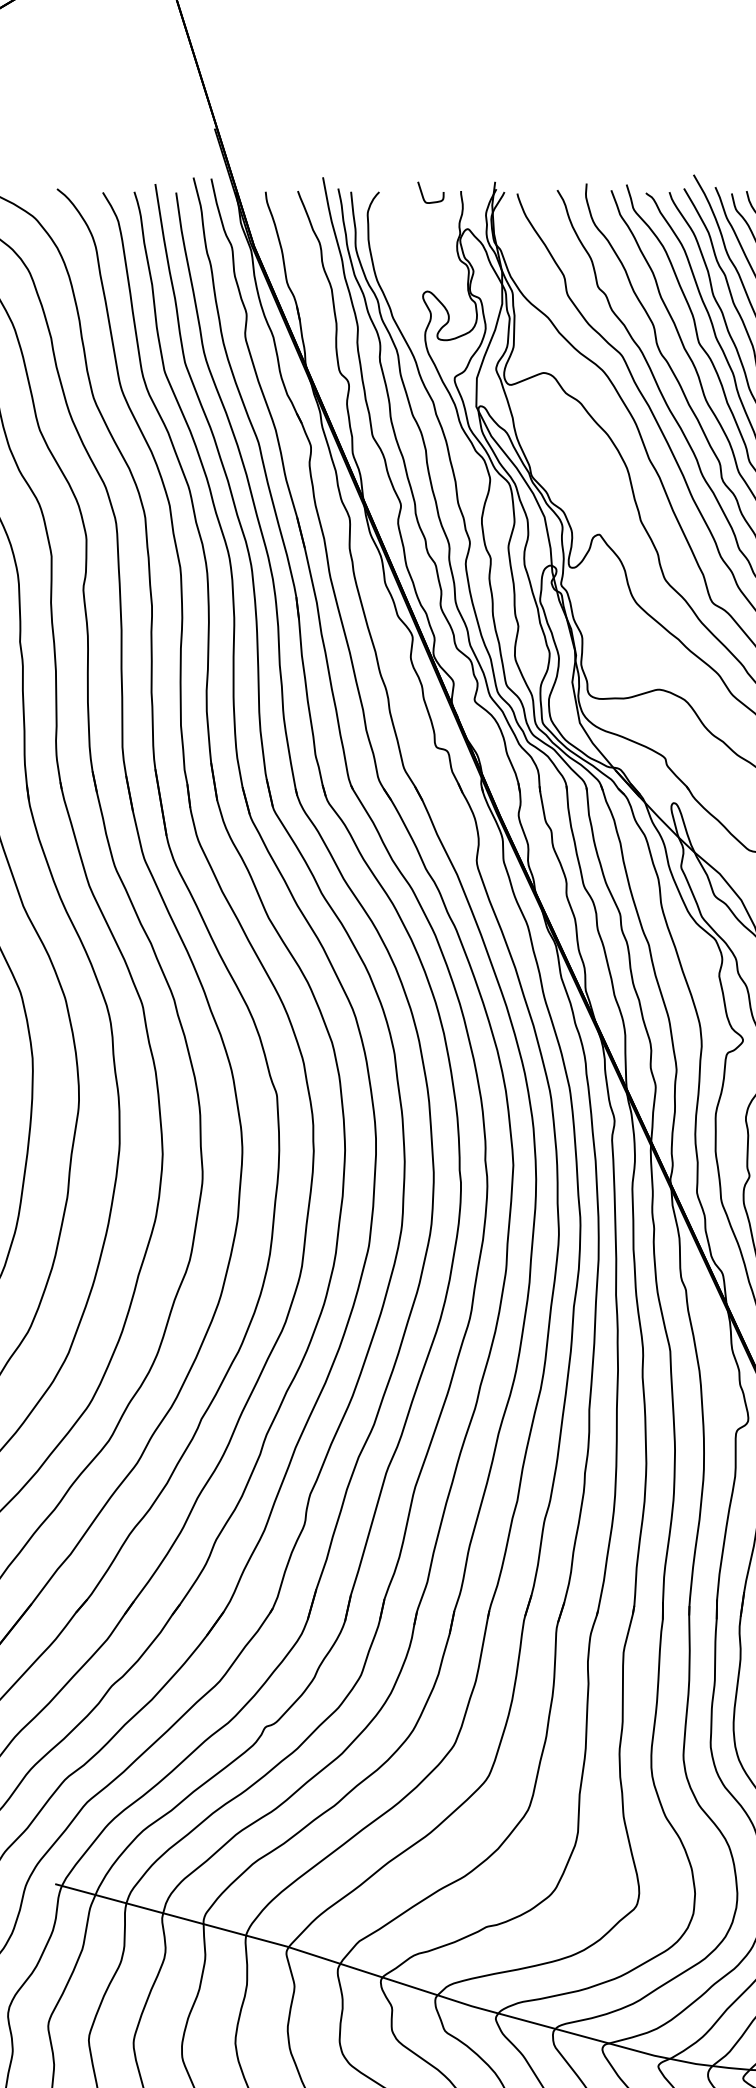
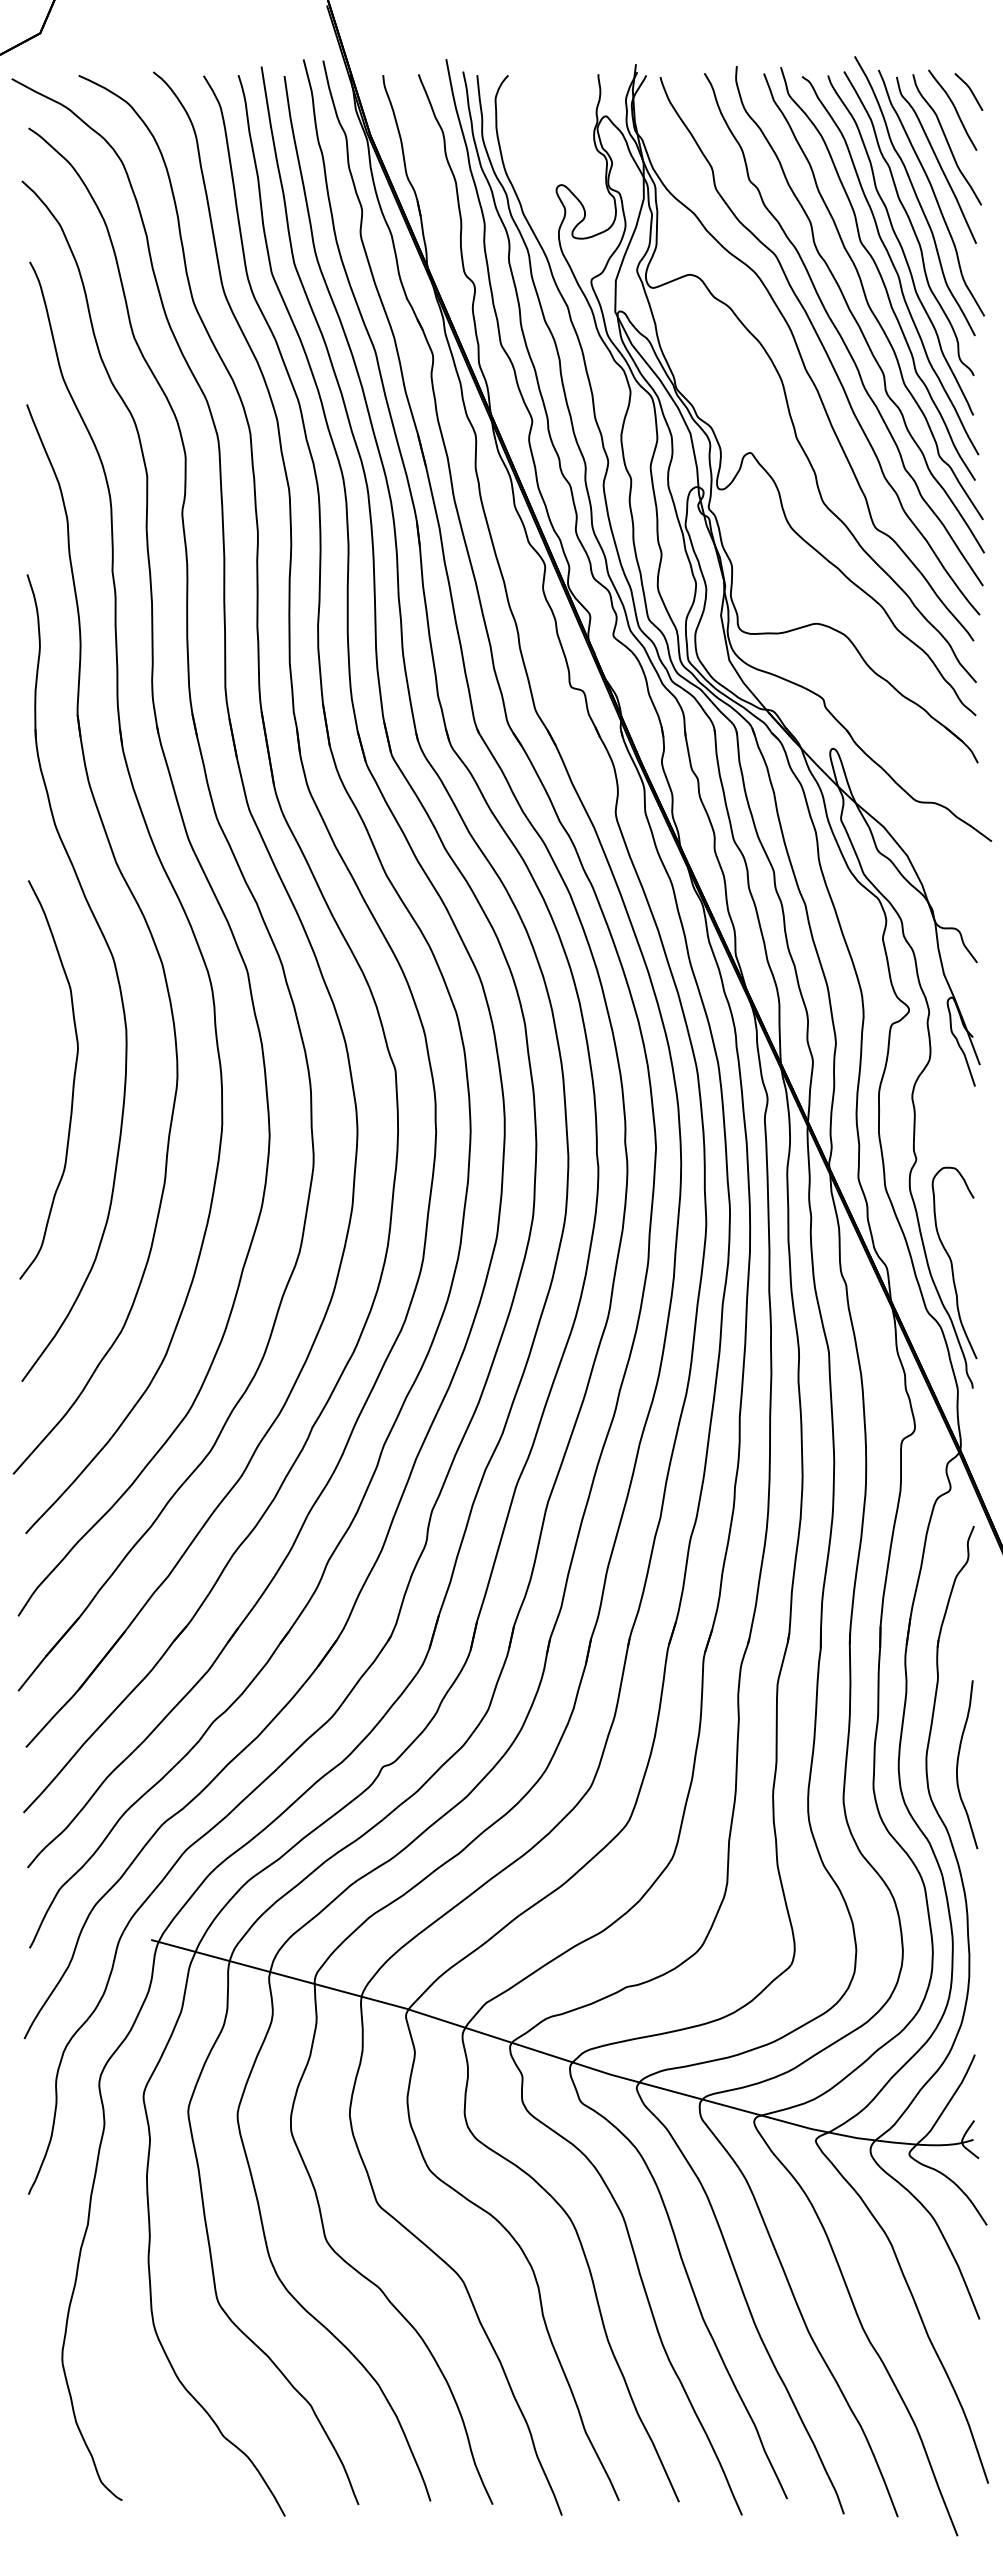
curve: (423, 196) -> (557, 80), removed

